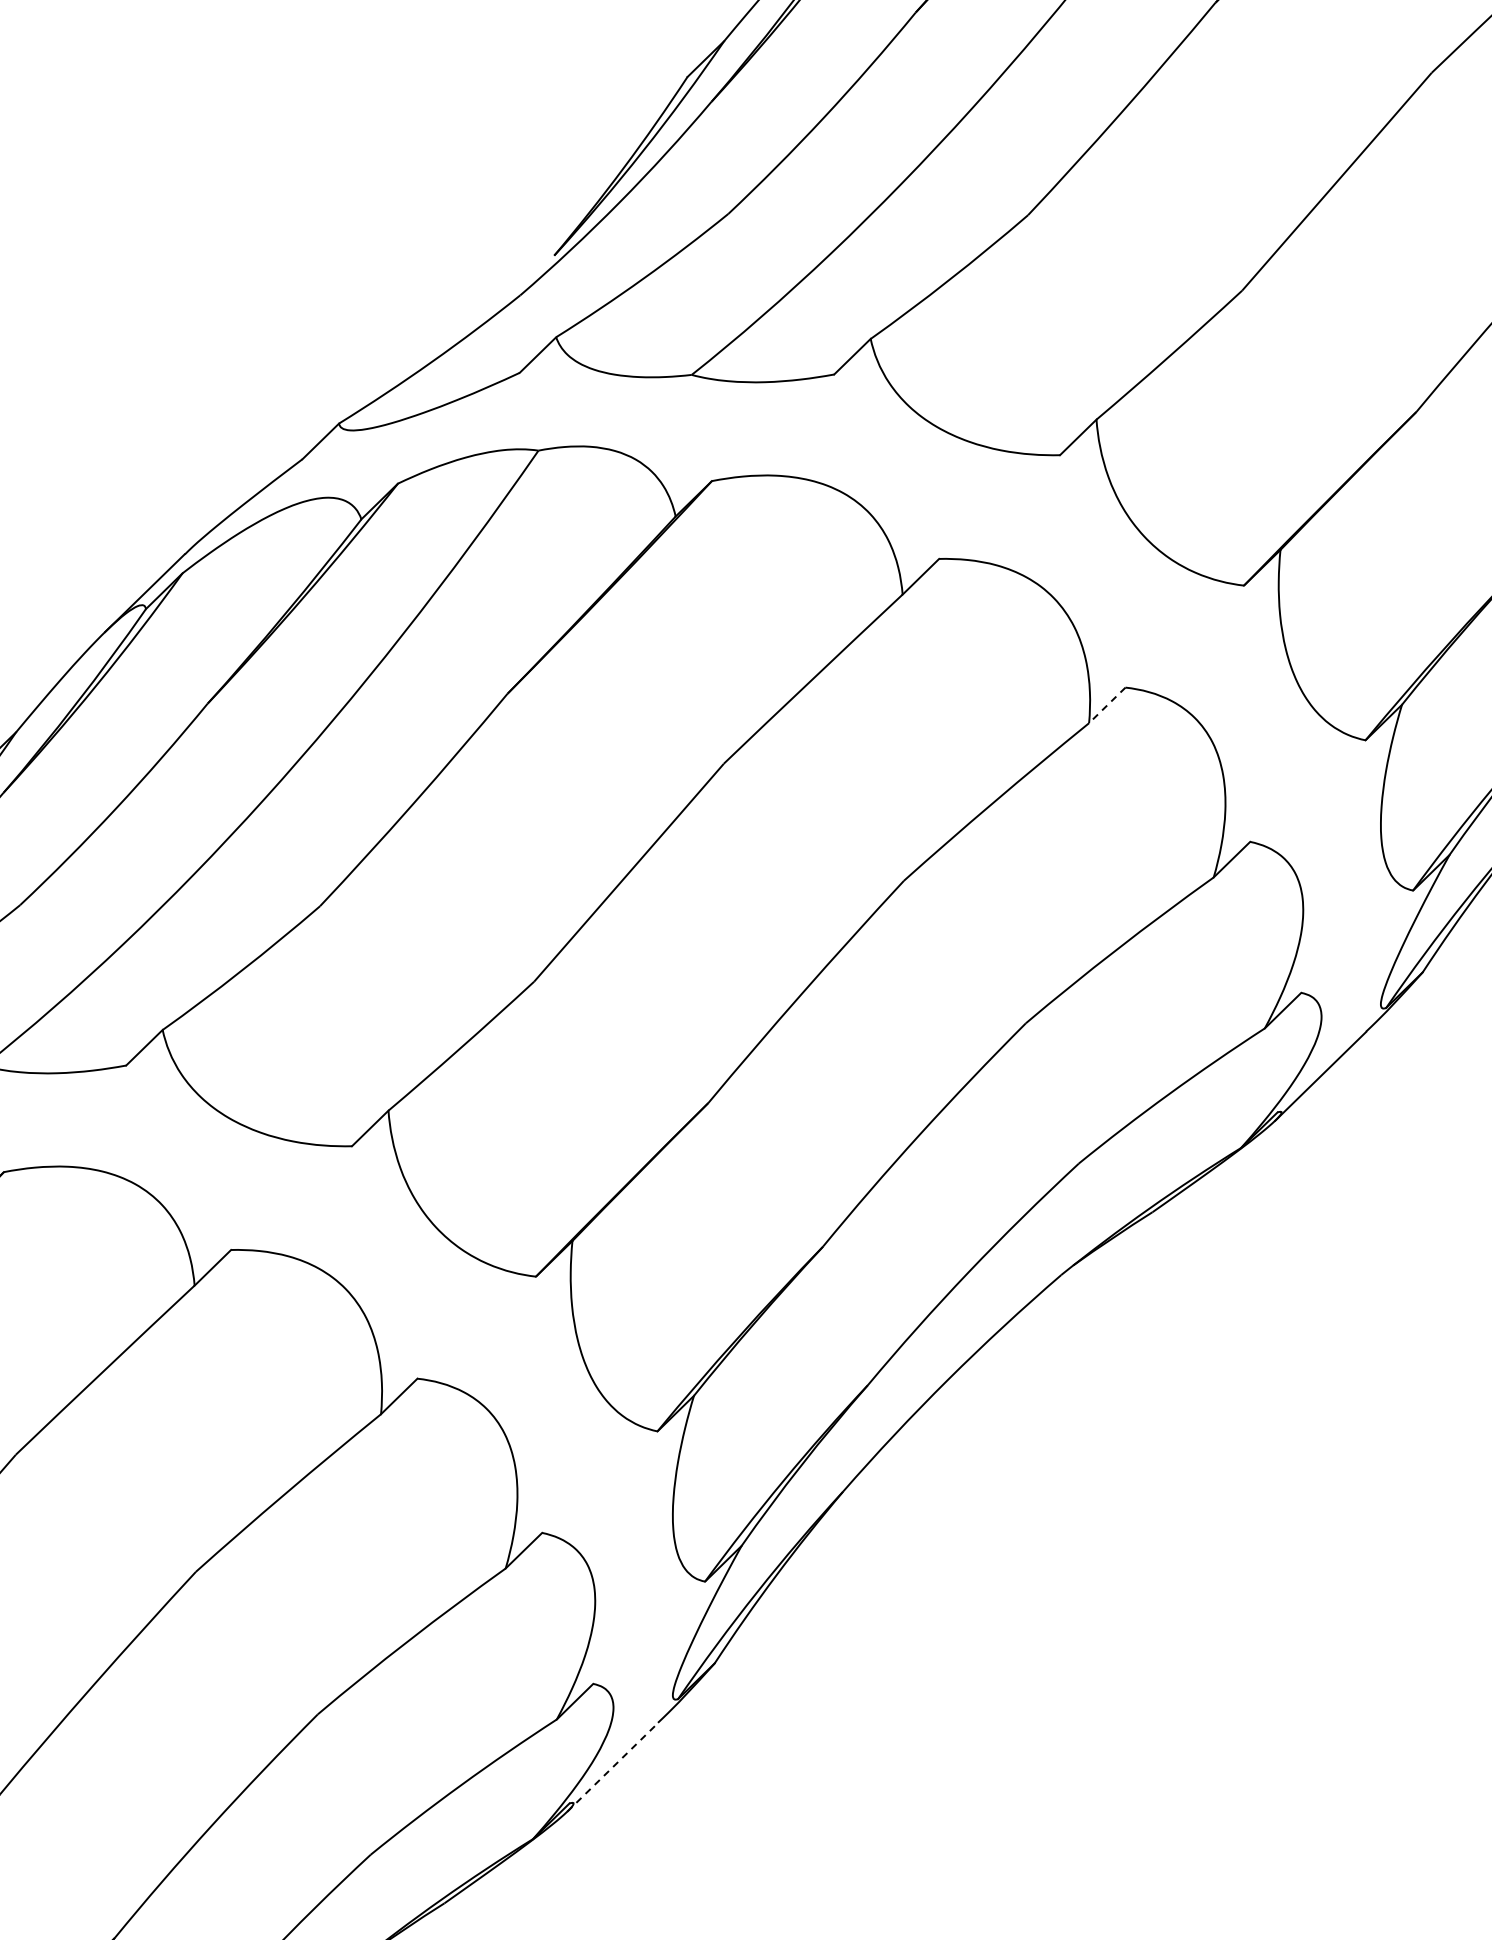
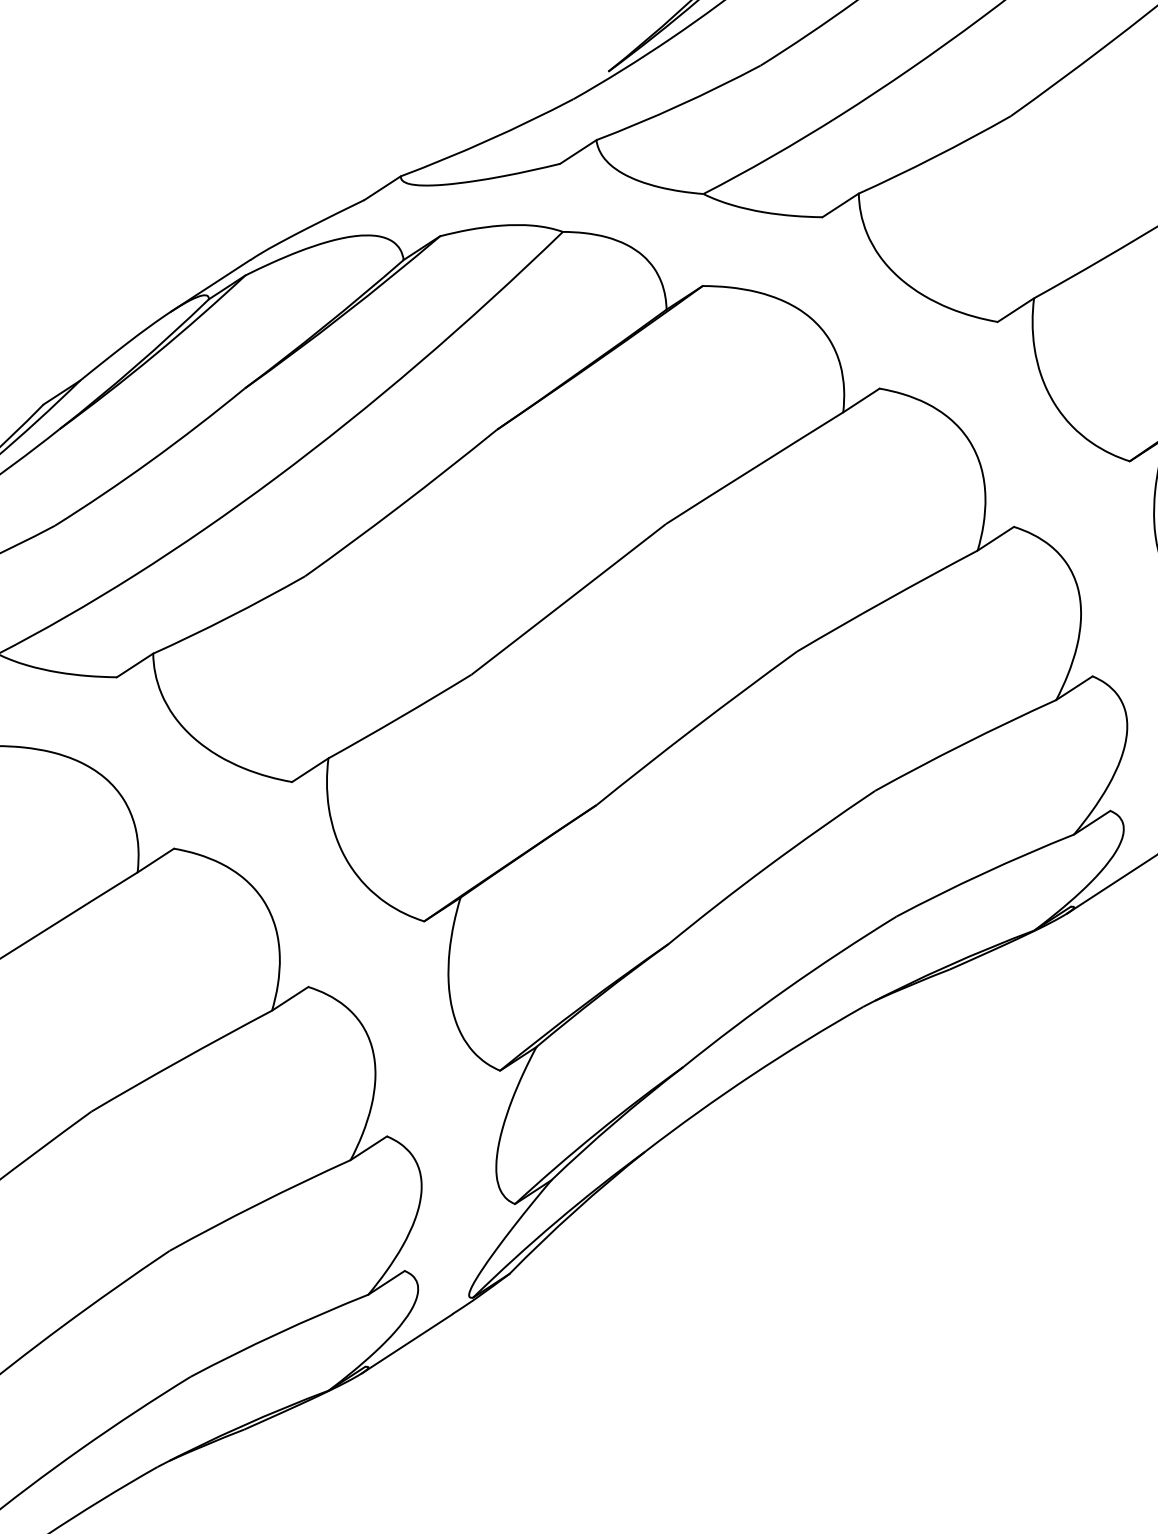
line: (1106, 705) -> (995, 538), dashed -> solid
line: (612, 1767) -> (406, 1343), dashed -> solid

